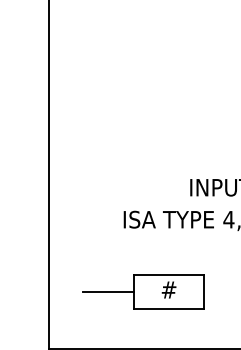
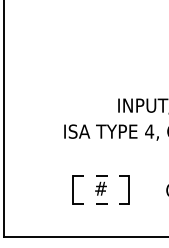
line: (169, 274) -> (101, 176), solid -> dashed
line: (108, 292) -> (51, 190), removed
line: (169, 309) -> (101, 204), solid -> dashed

